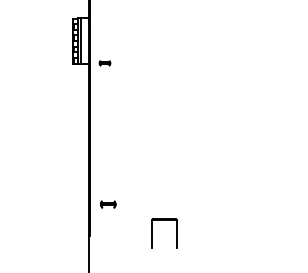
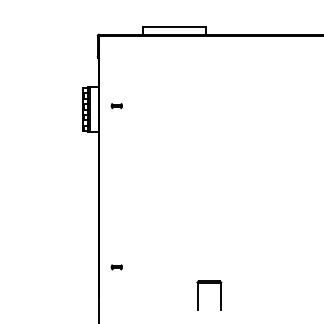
part: (104, 63) -> (116, 106), moved
part: (107, 204) -> (116, 267), size x0.71
part: (153, 233) -> (198, 295), moved

